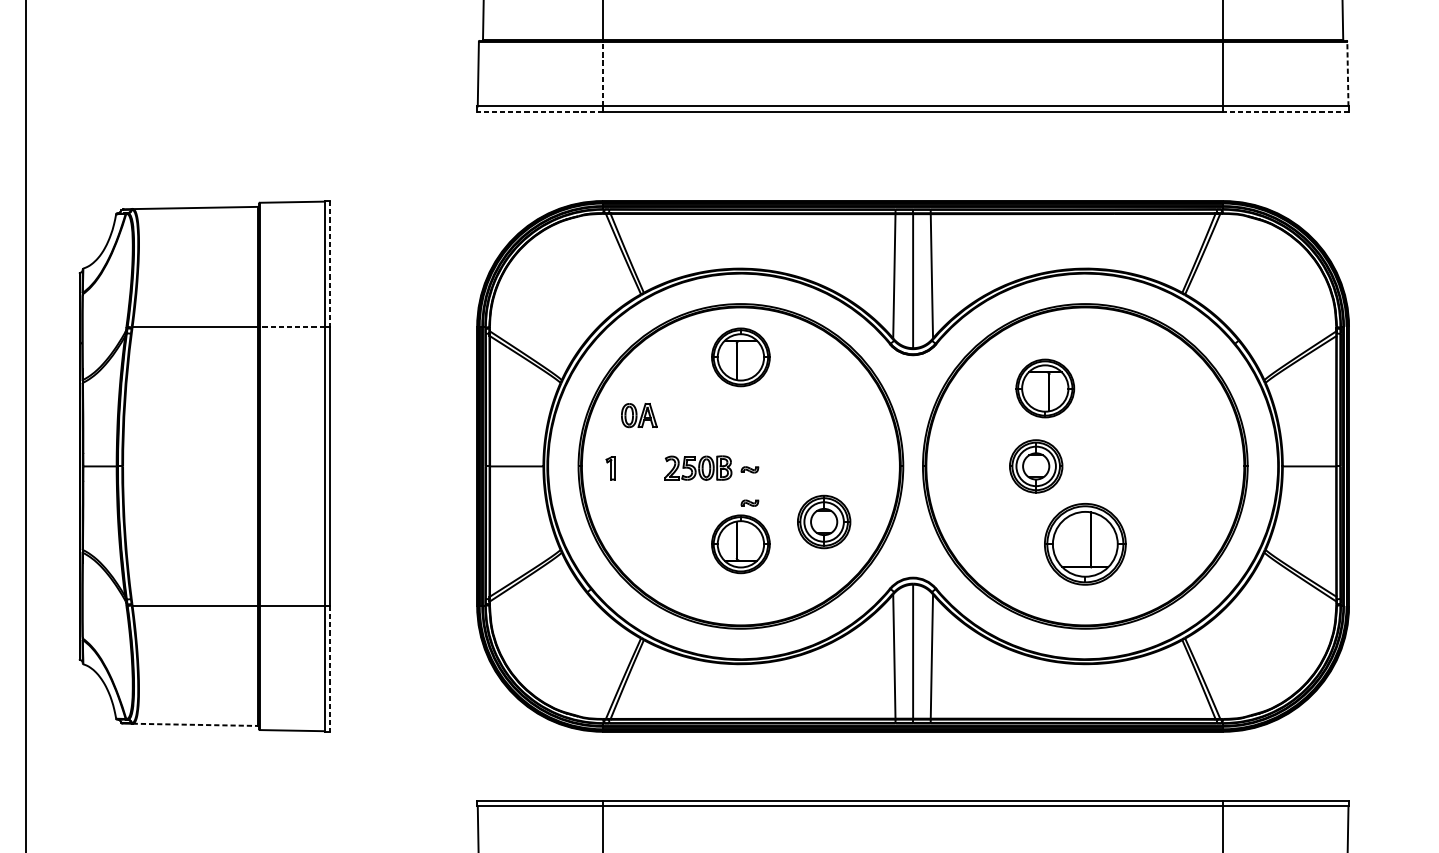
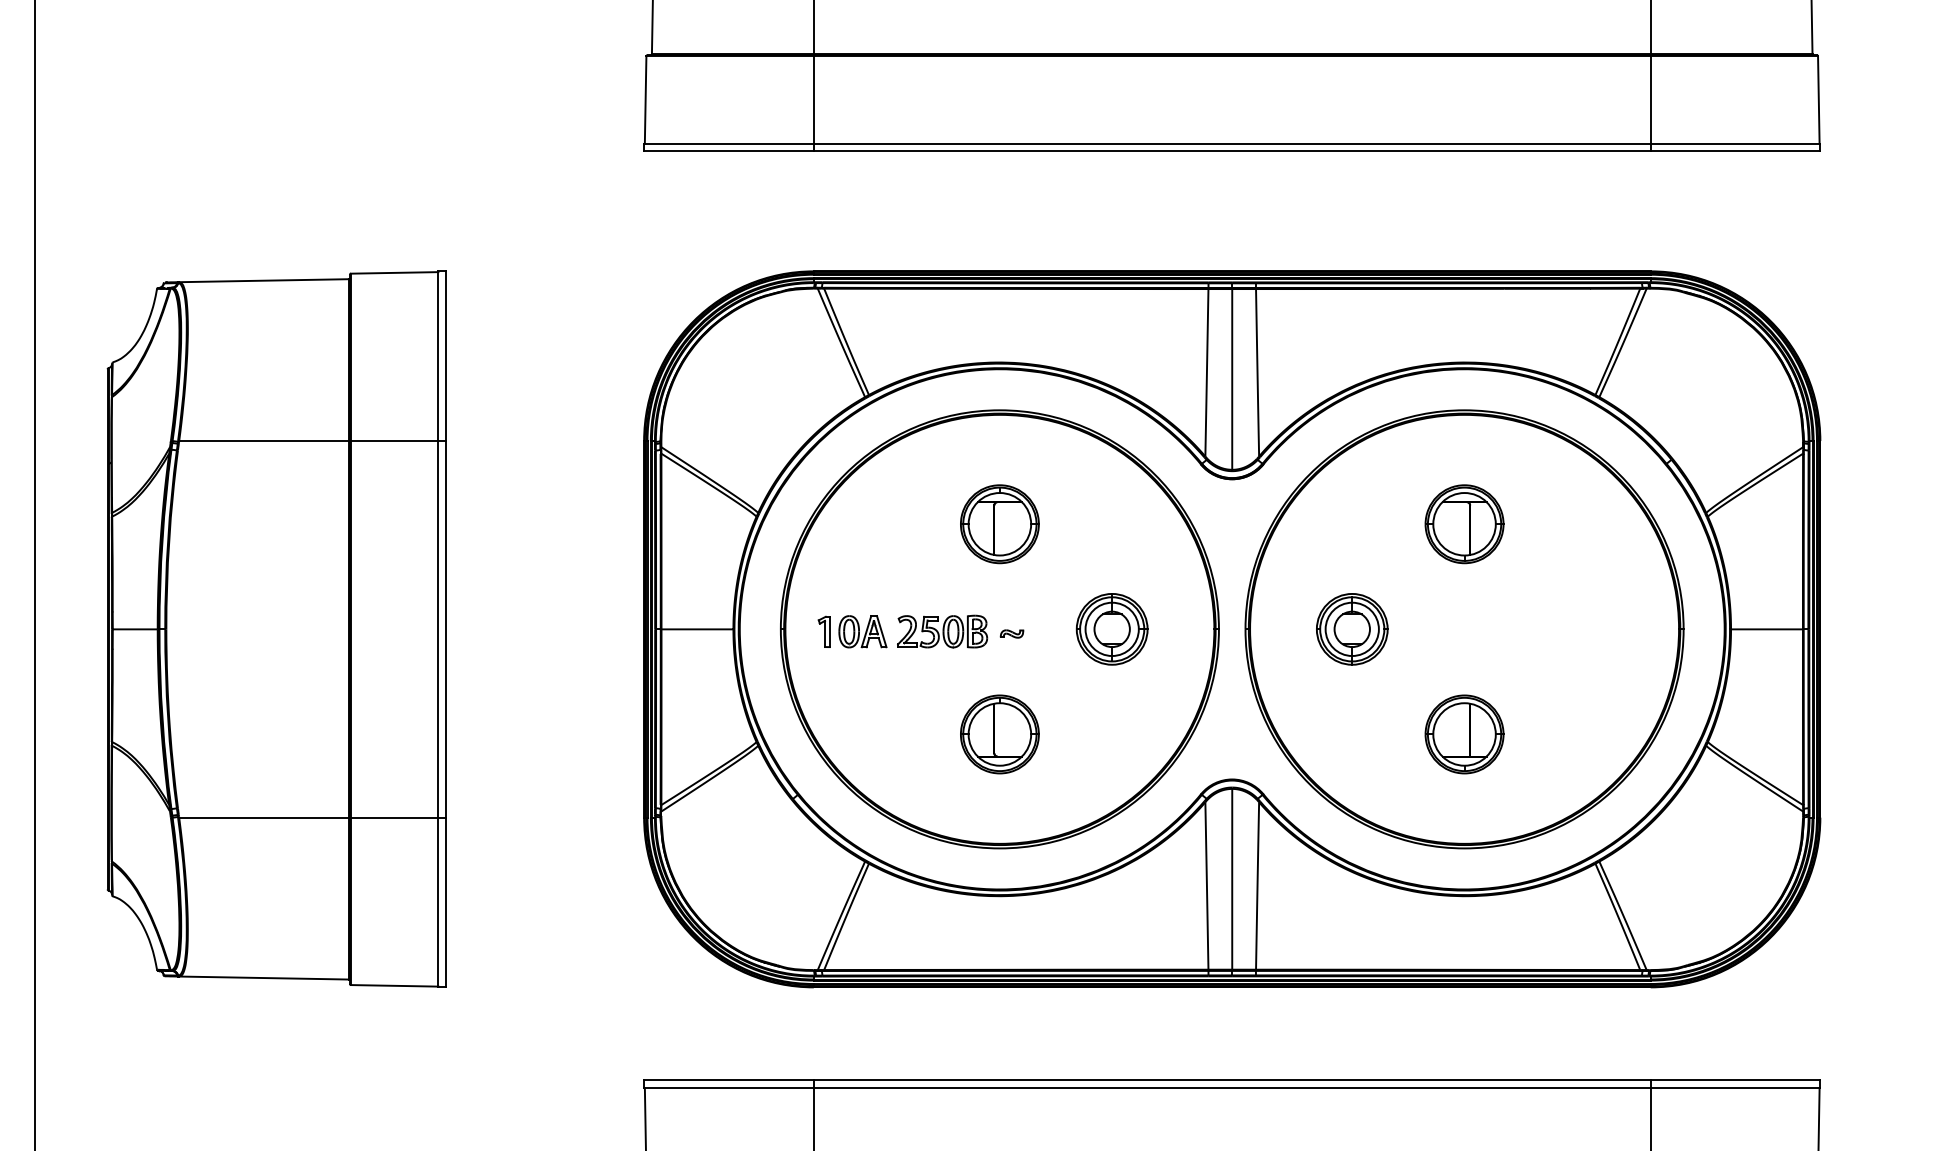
line: (602, 73) -> (813, 99), dashed -> solid
line: (1347, 73) -> (1818, 99), dashed -> solid
line: (539, 112) -> (728, 151), dashed -> solid
line: (1286, 112) -> (1735, 151), dashed -> solid
line: (330, 264) -> (446, 356), dashed -> solid
line: (292, 327) -> (394, 441), dashed -> solid
part: (740, 357) -> (999, 524), moved
part: (1045, 388) -> (1464, 524), moved
part: (639, 415) -> (862, 631), moved
part: (1036, 466) -> (1352, 629), moved
part: (749, 502) -> (1011, 678), removed
part: (823, 522) -> (1111, 629), moved
part: (1085, 544) -> (1464, 734), size x0.71
line: (330, 668) -> (446, 902), dashed -> solid
line: (195, 725) -> (264, 978), dashed -> solid

